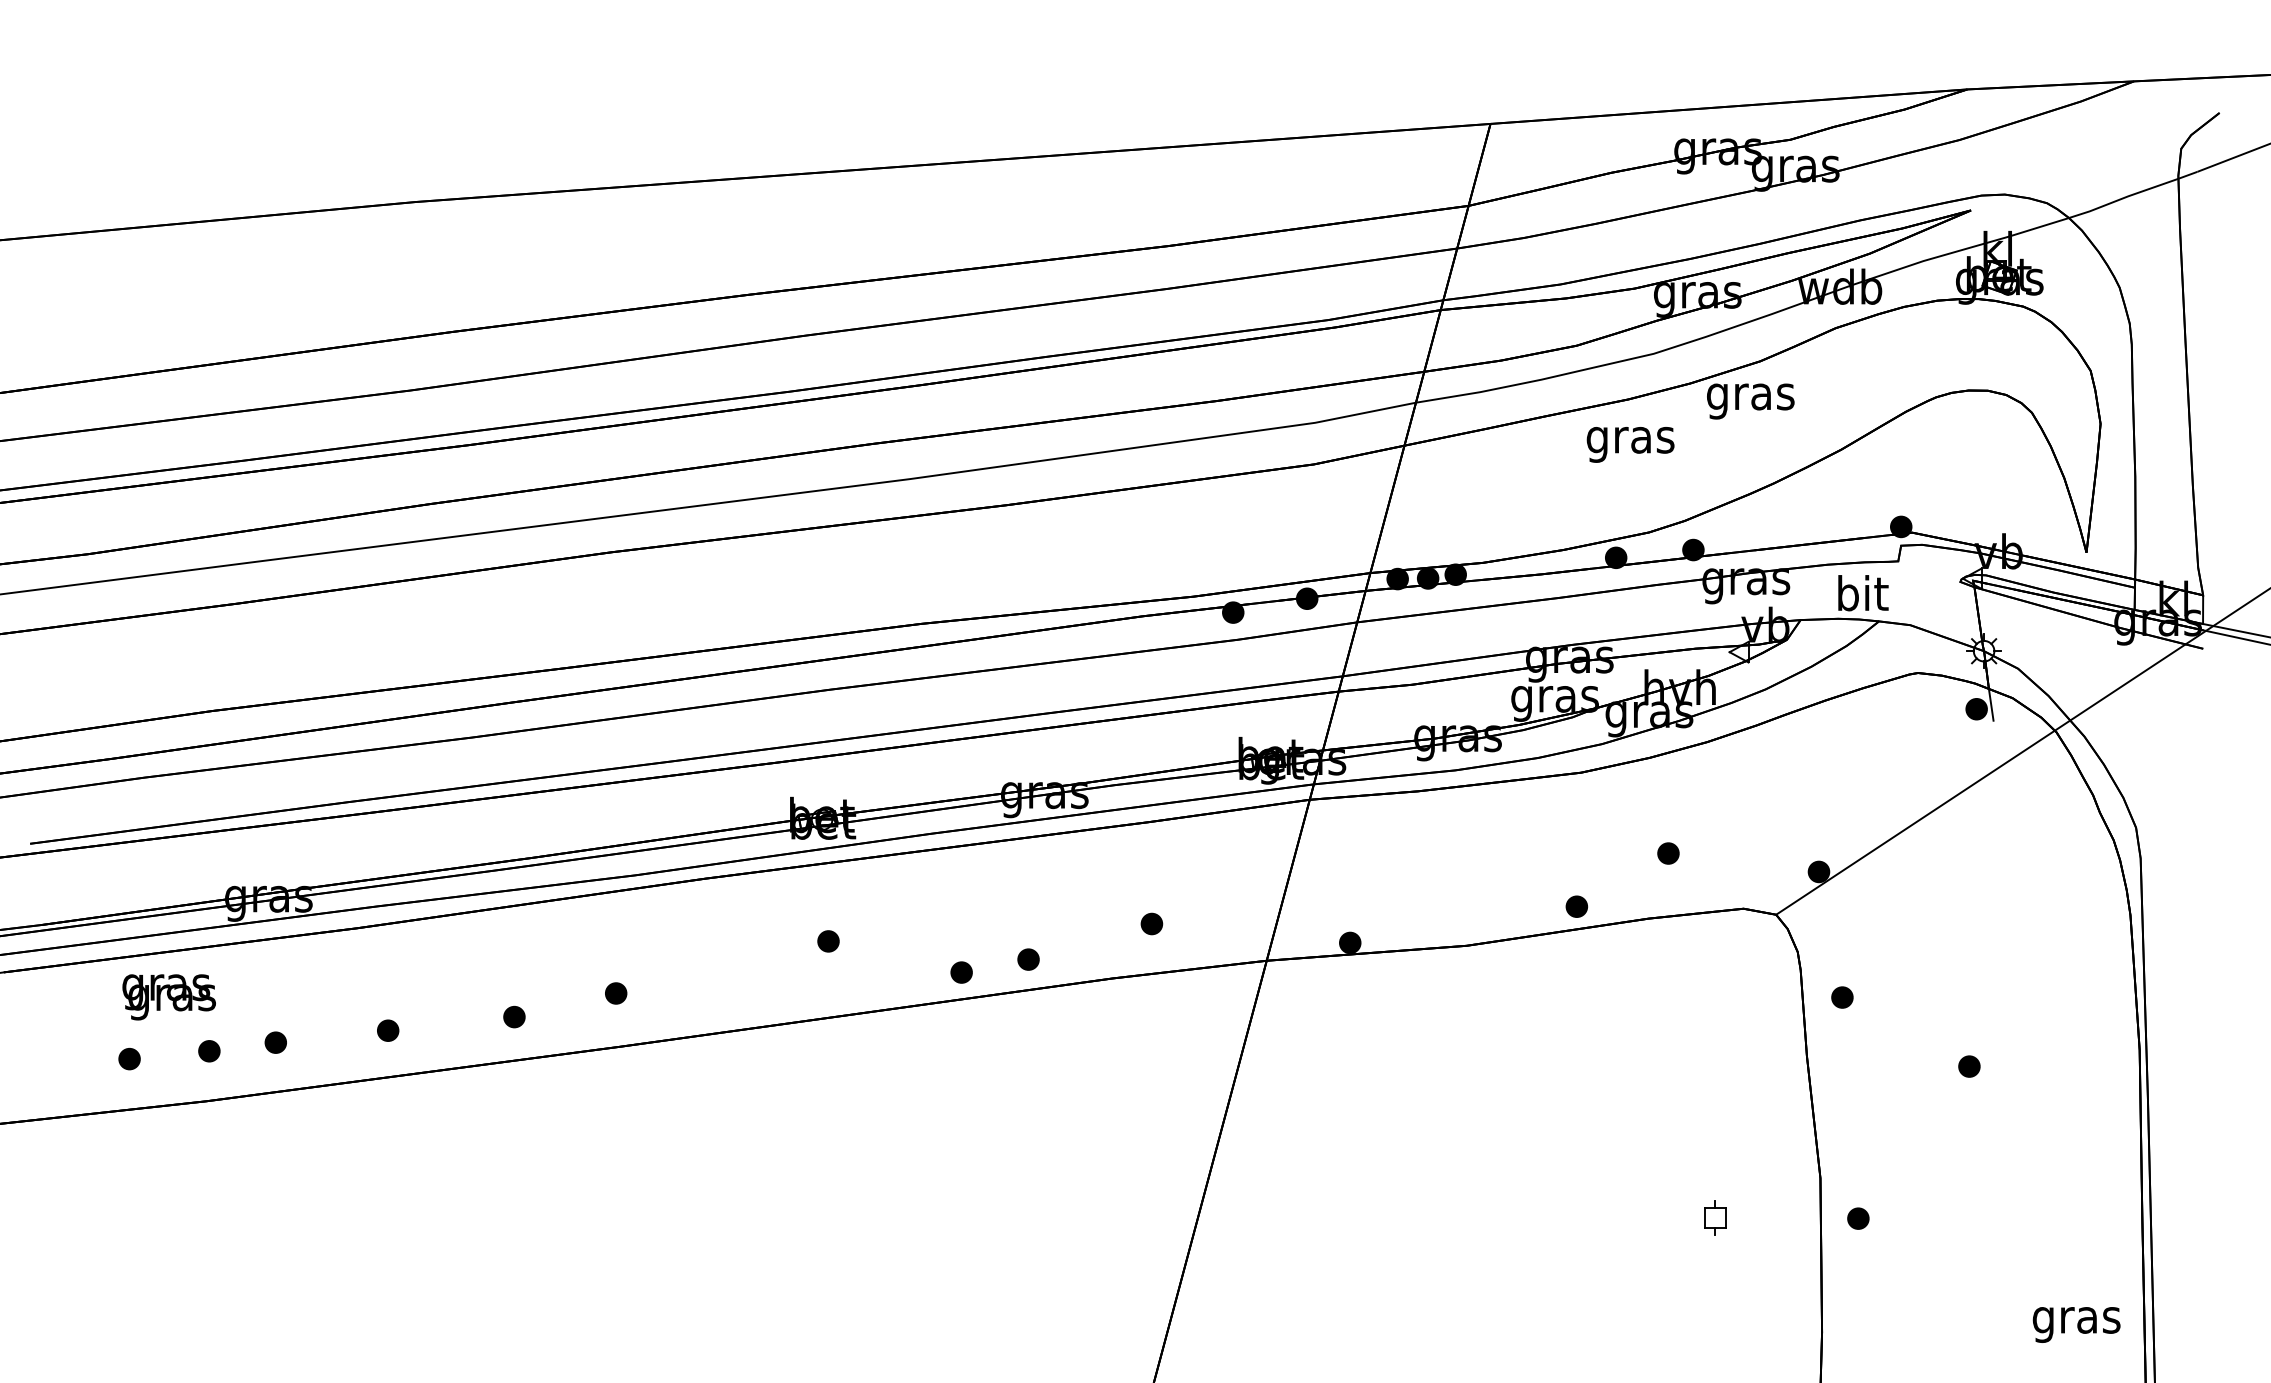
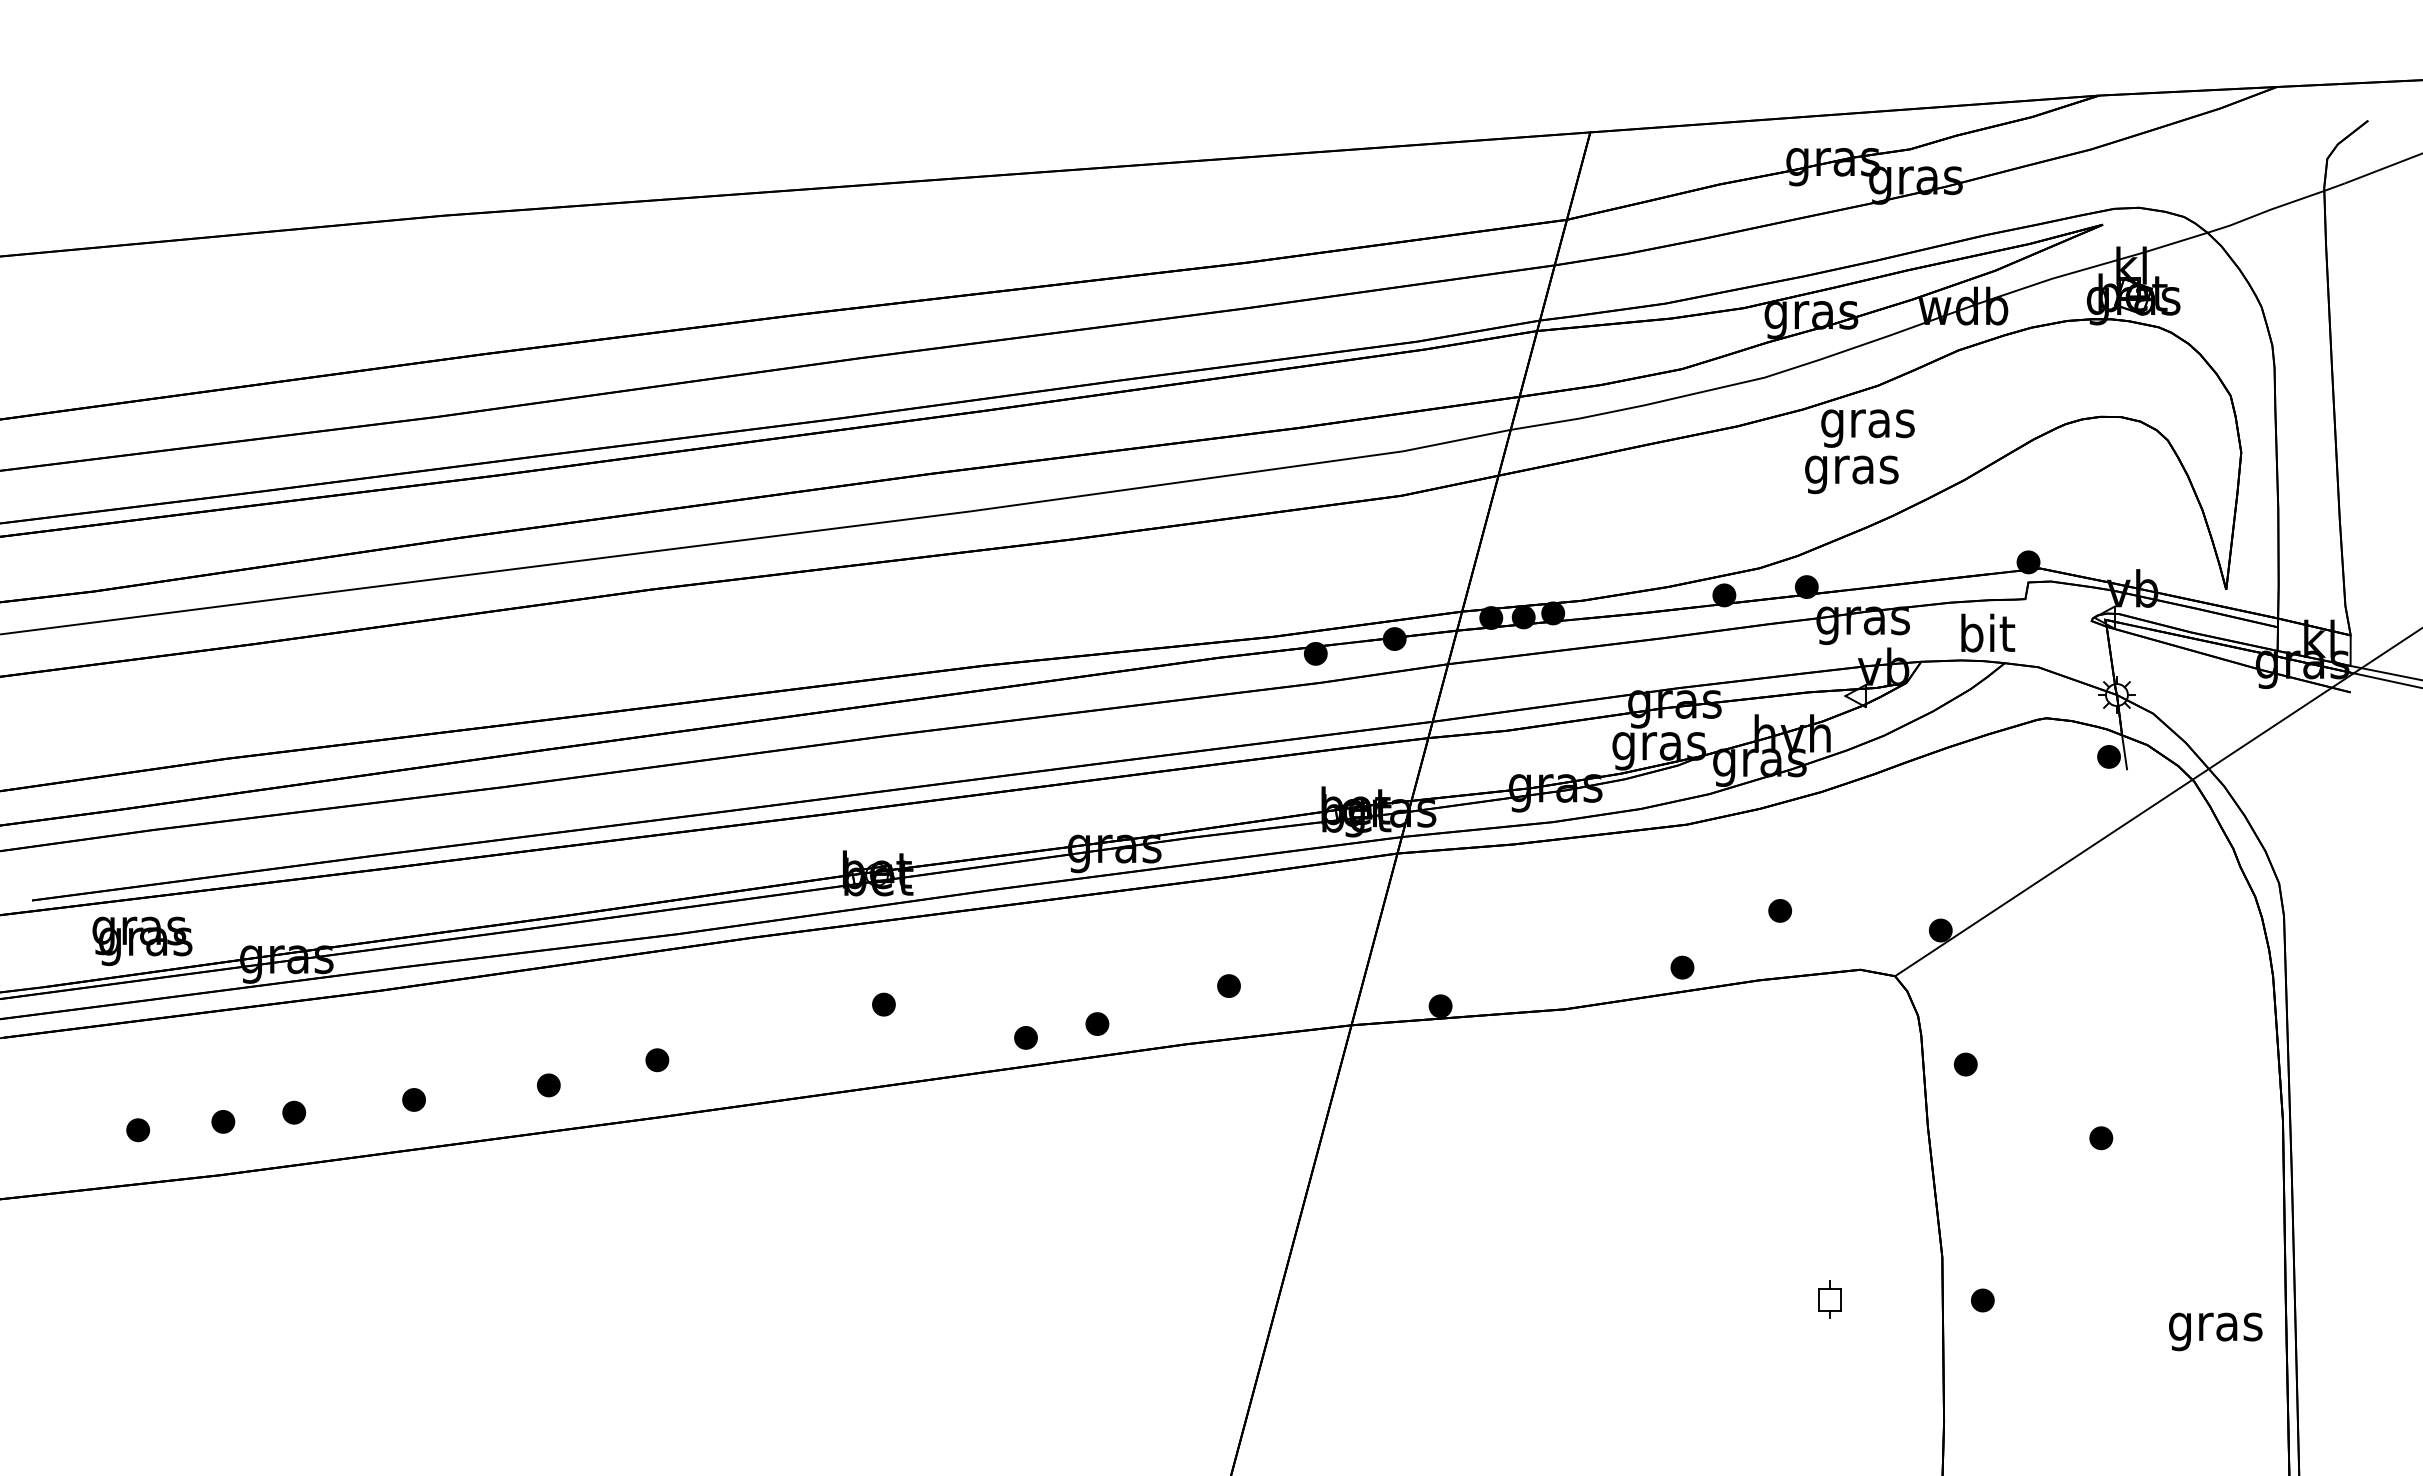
text: (1630, 444) -> (1851, 474), moved
text: (169, 996) -> (142, 940), moved
text: (2076, 1324) -> (2215, 1331), moved

